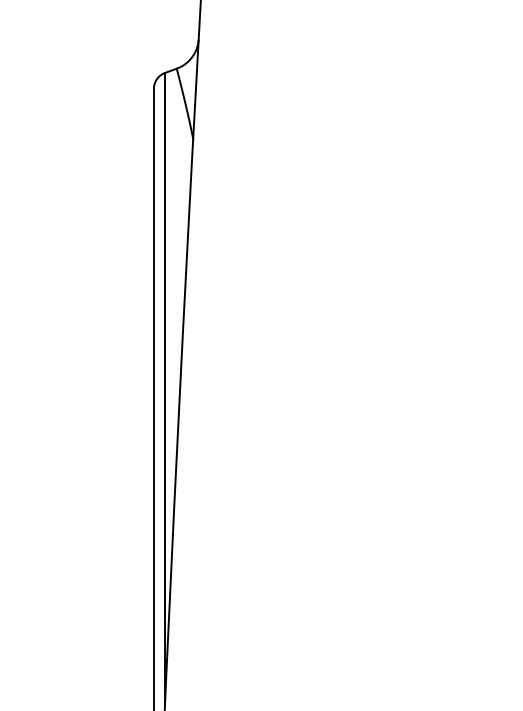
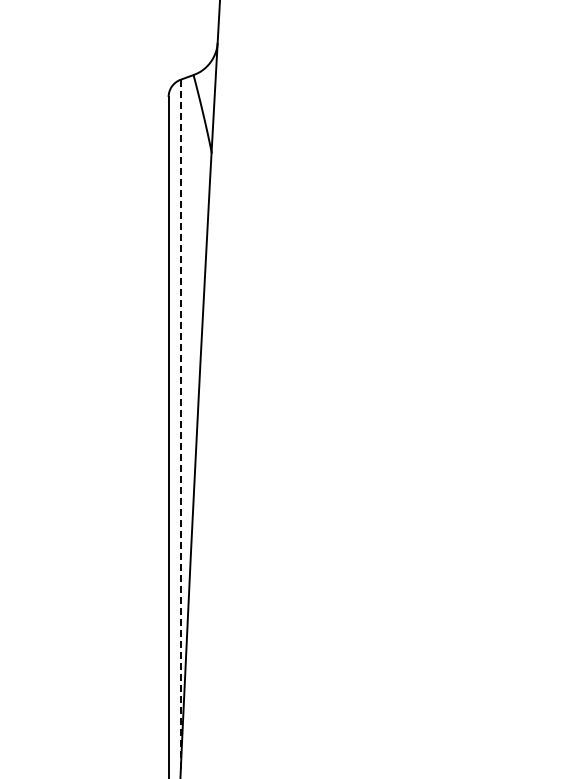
line: (164, 389) -> (180, 426), solid -> dashed

